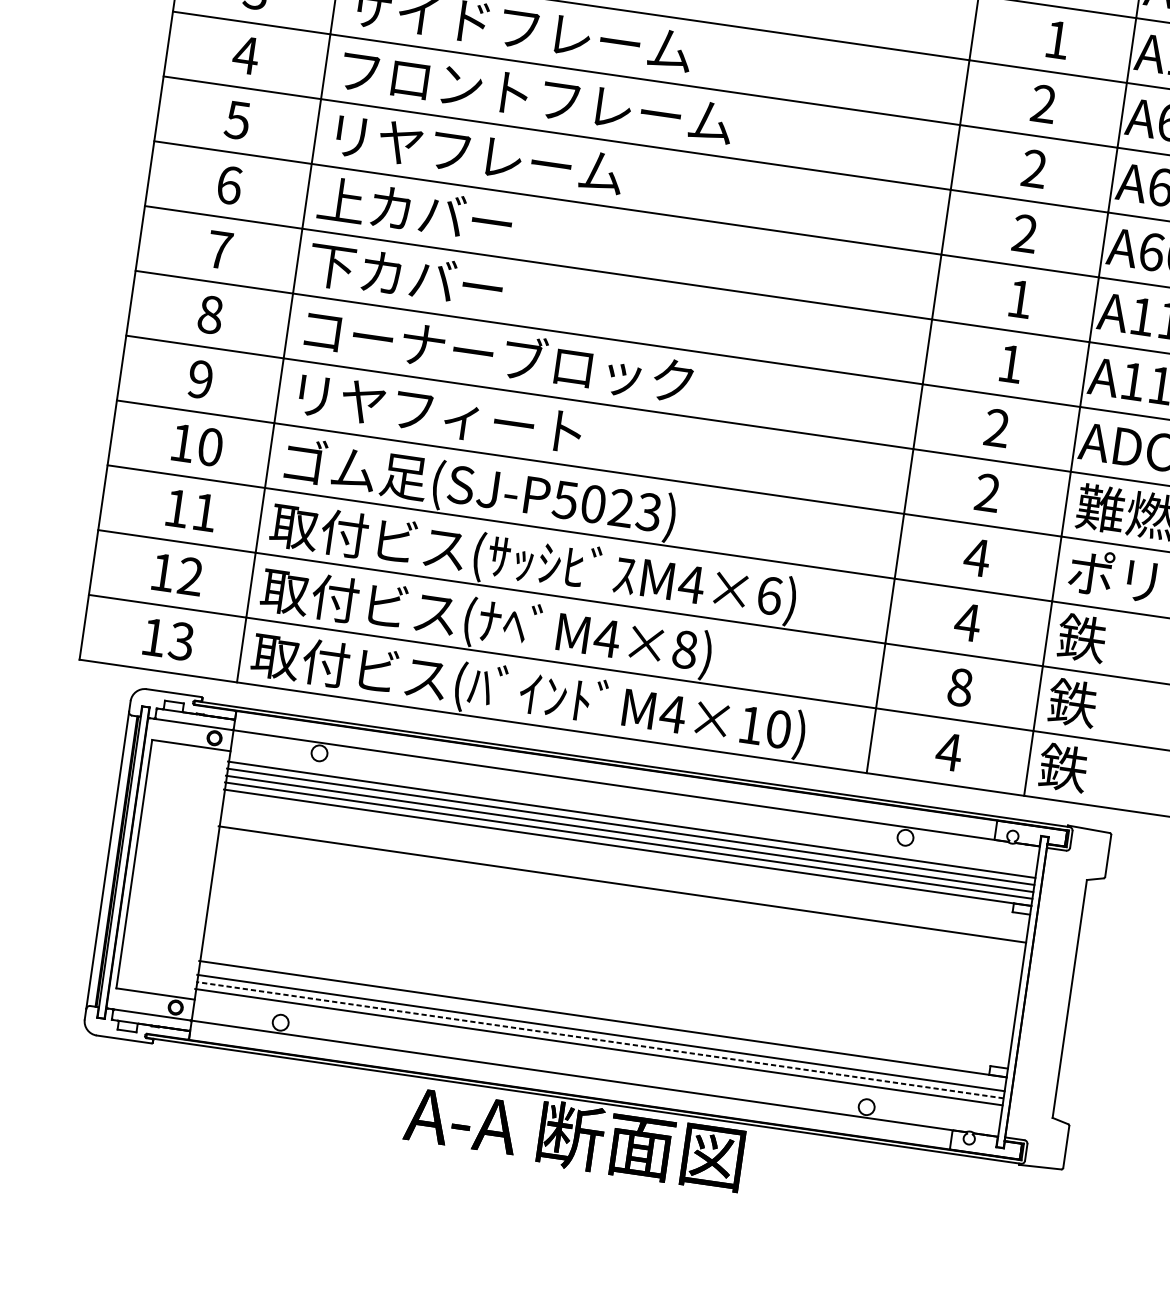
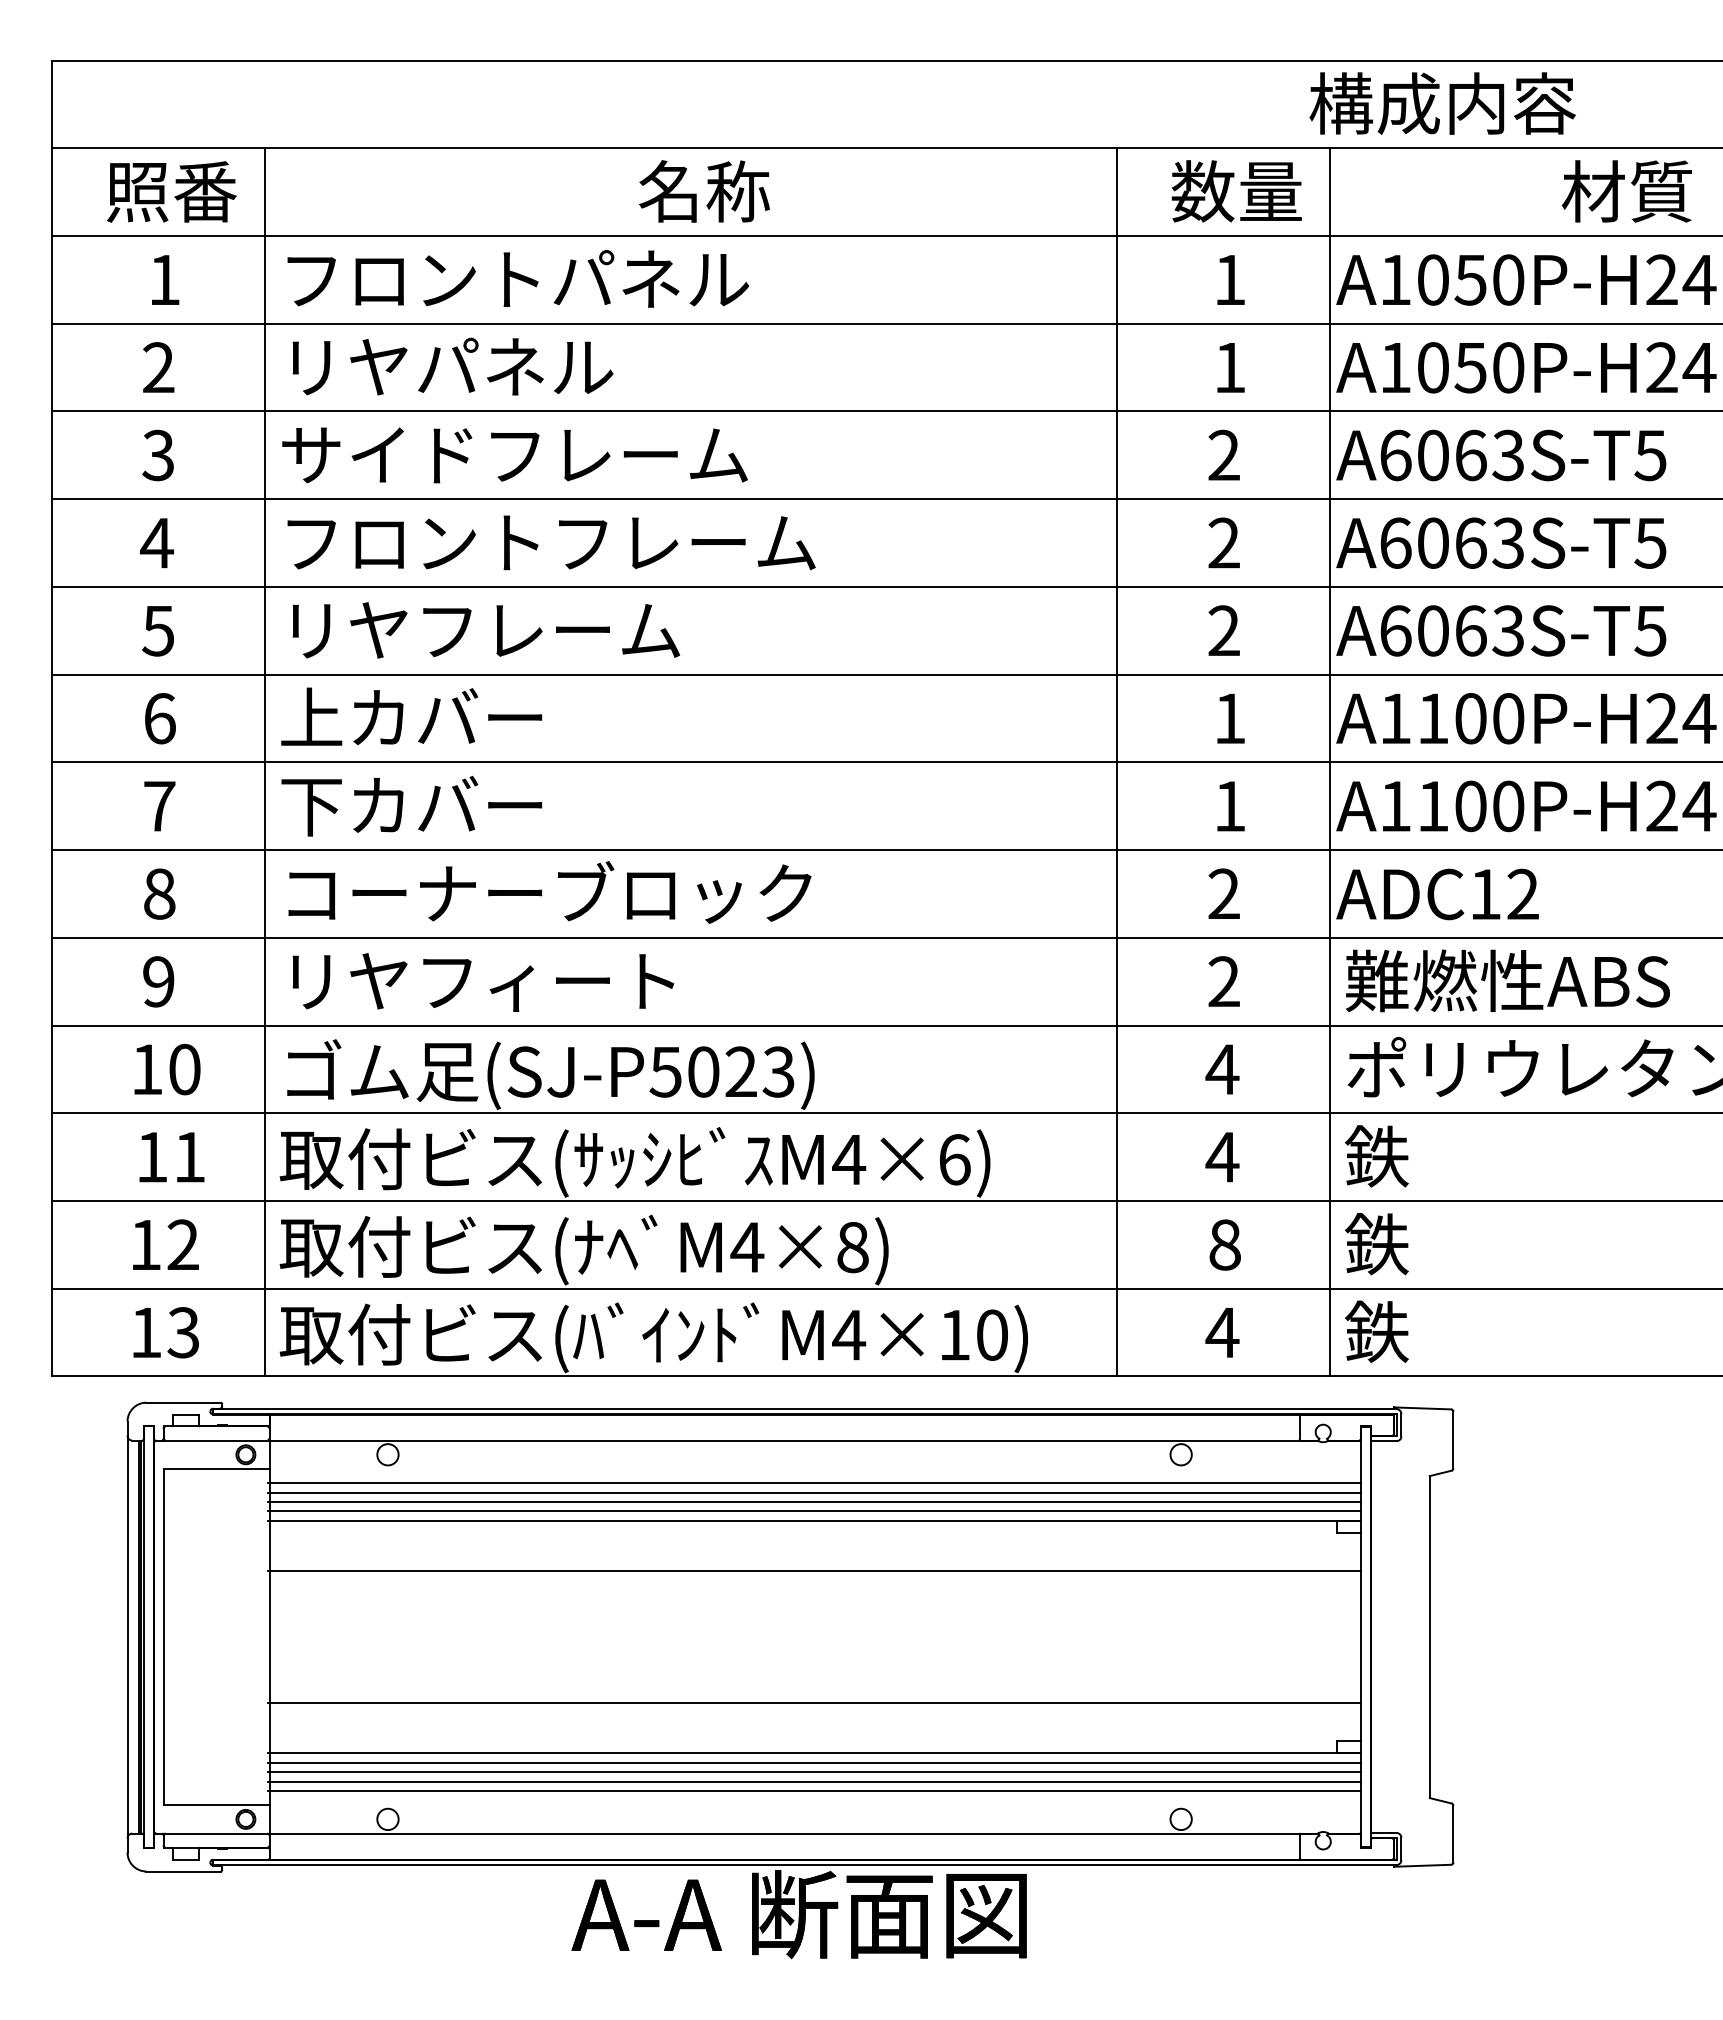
line: (608, 982) -> (814, 1703), added
line: (601, 1026) -> (814, 1762), added
line: (599, 1040) -> (814, 1781), dashed -> solid

